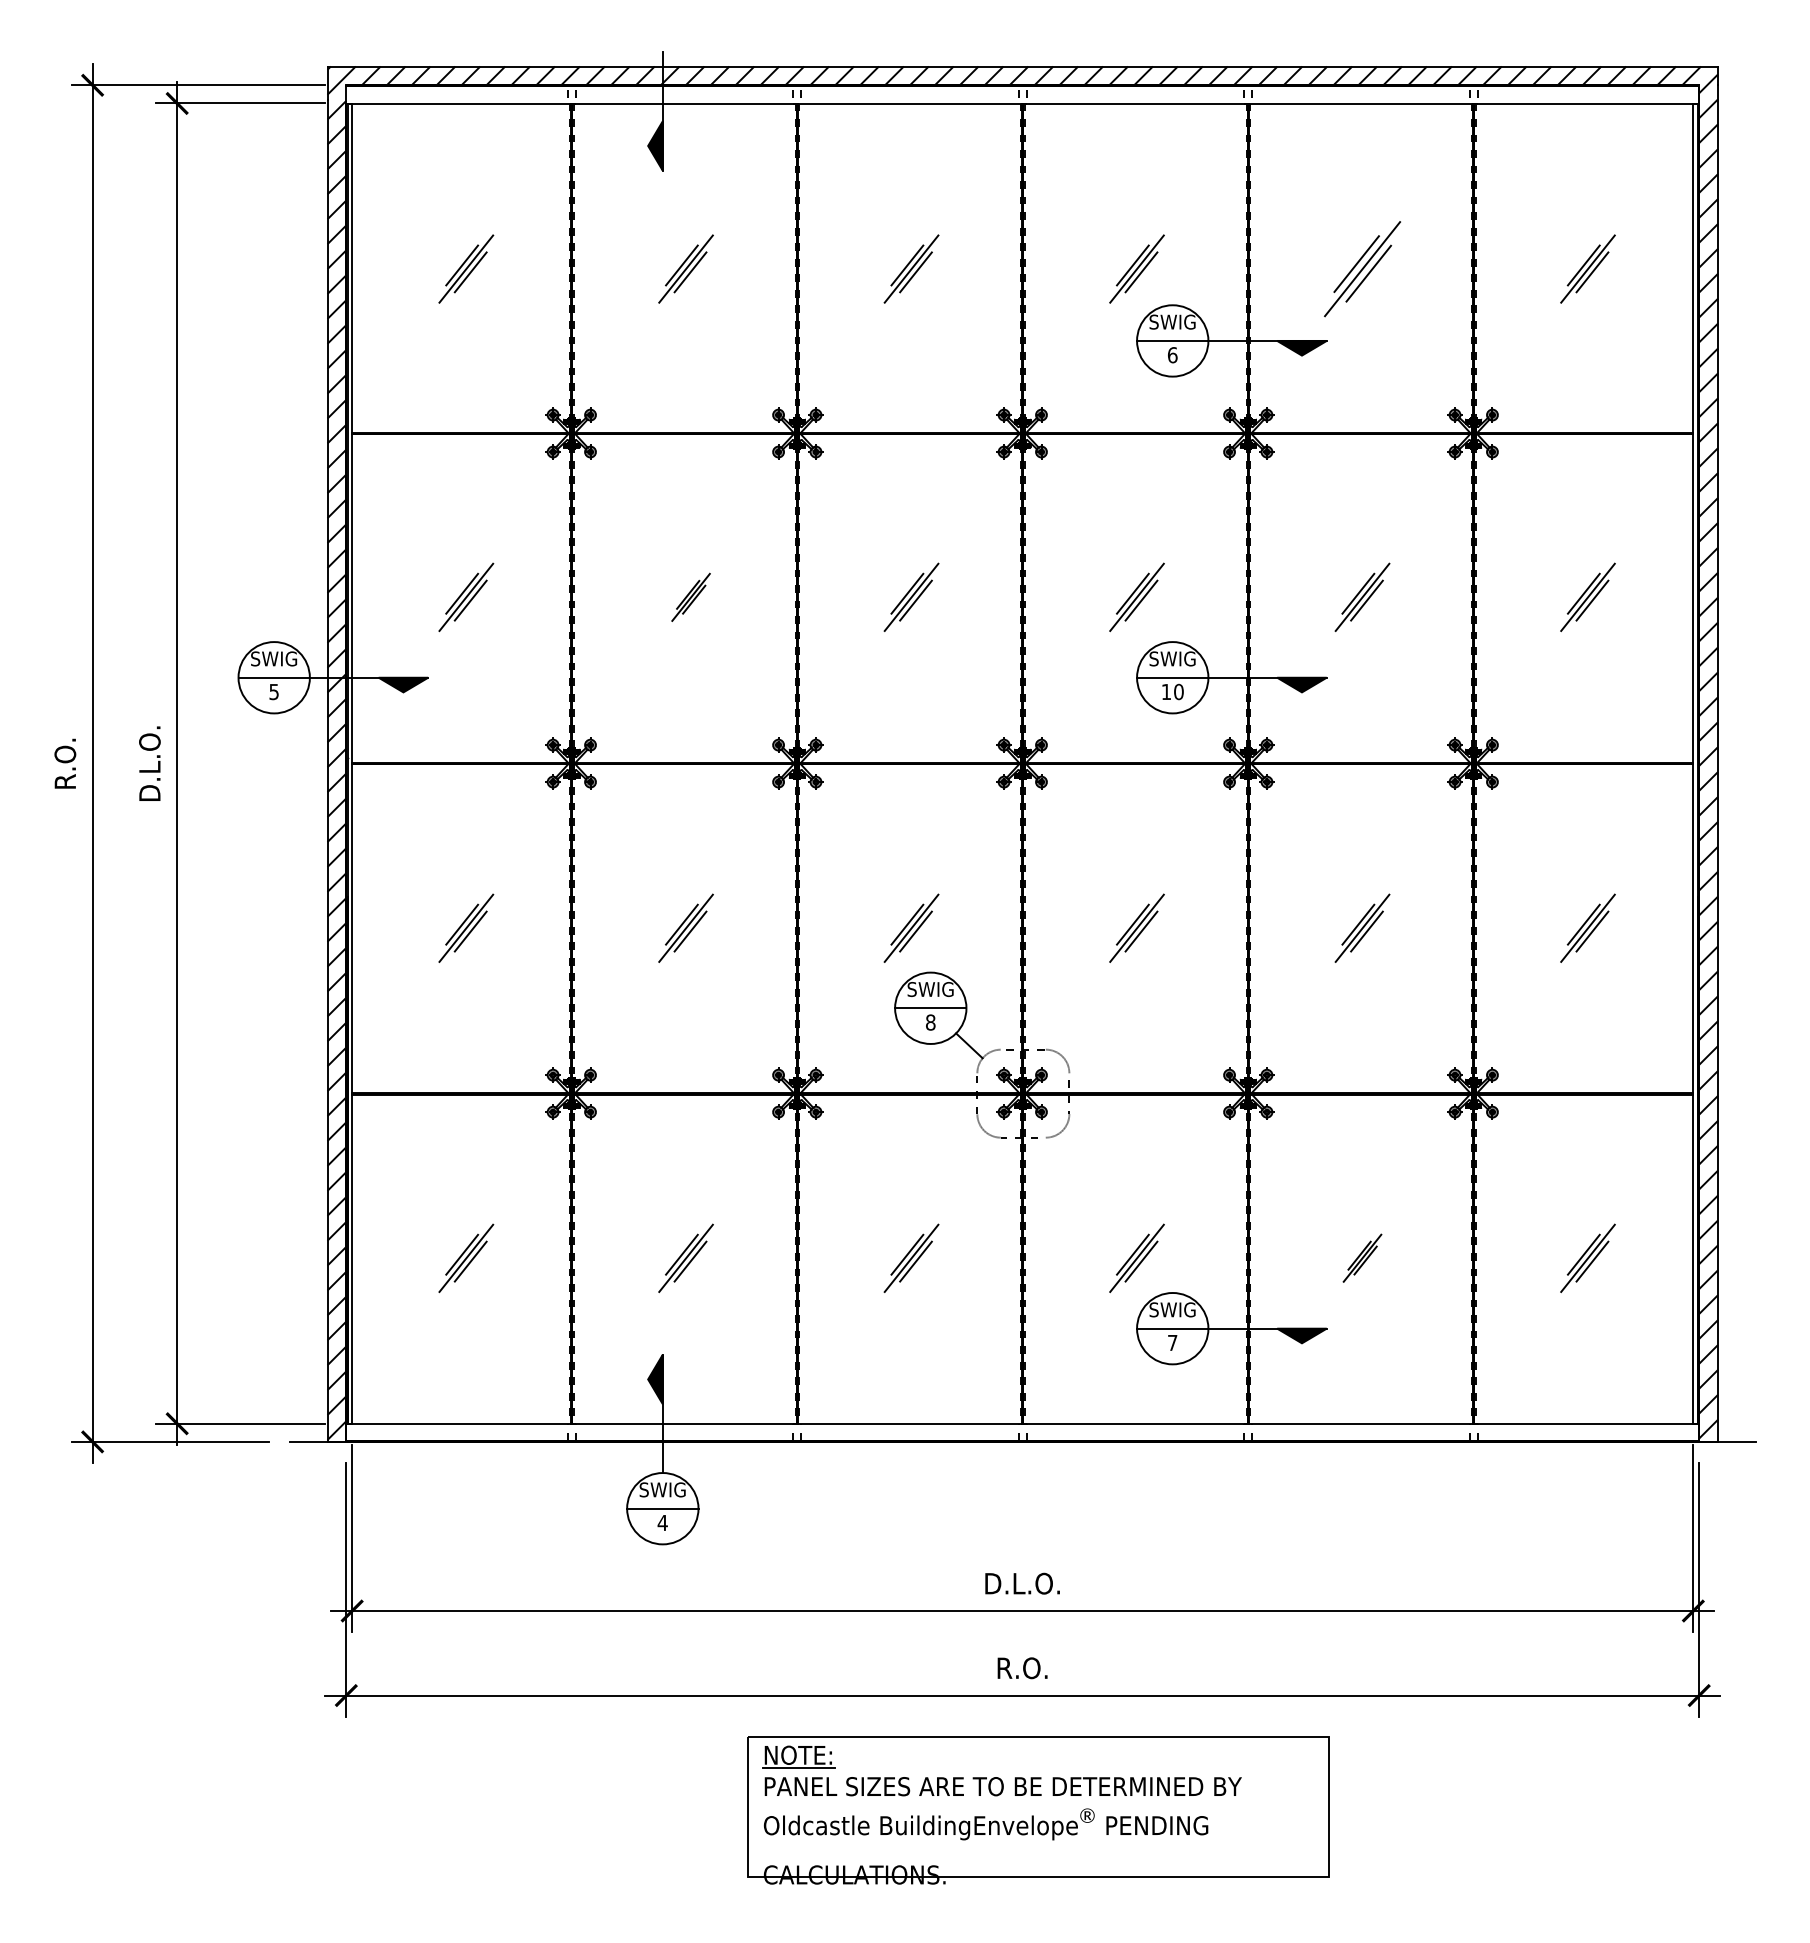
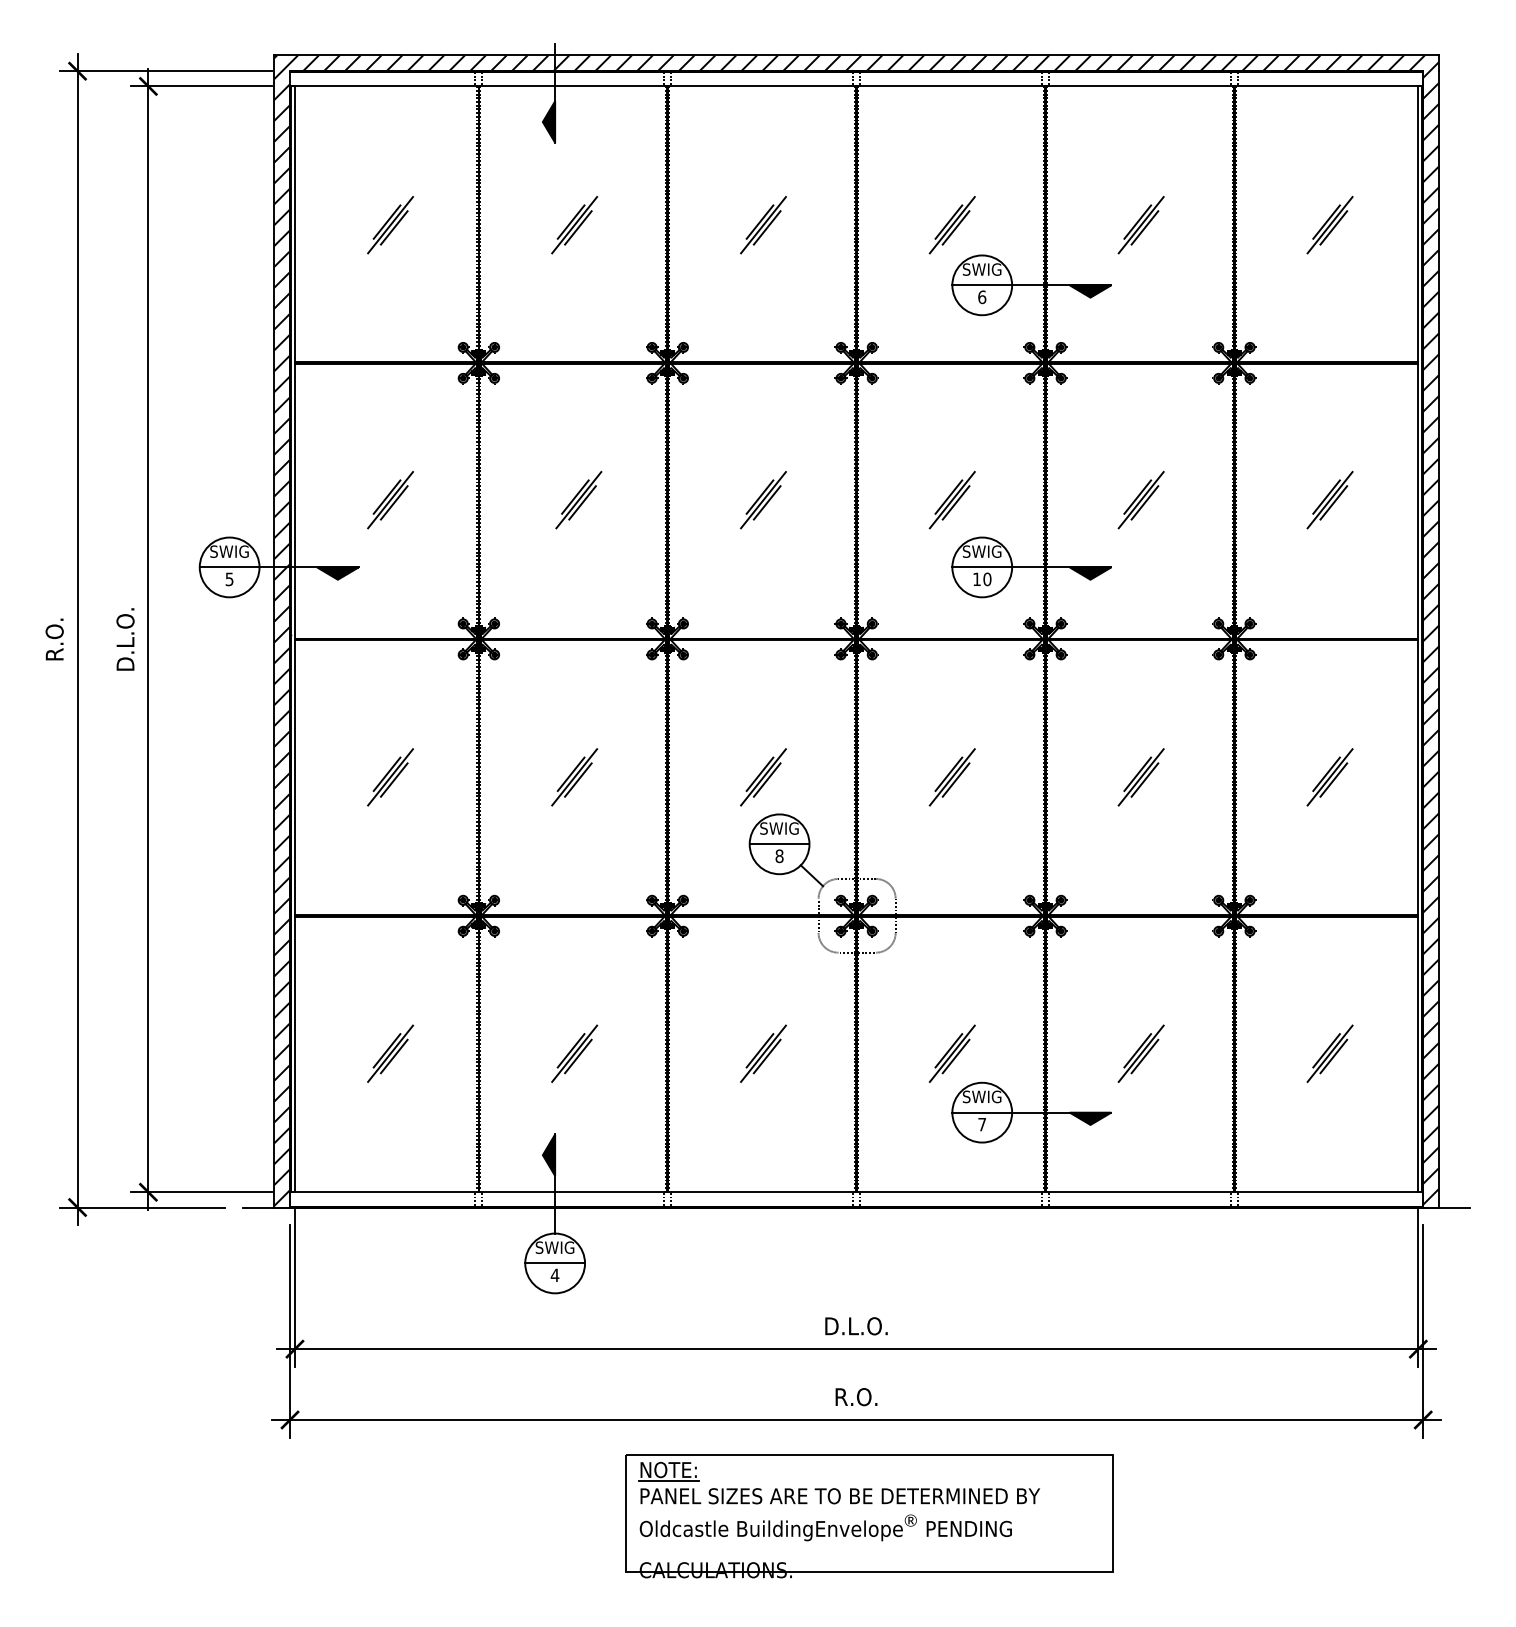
part: (1362, 268) -> (1141, 224), size x0.71
part: (690, 597) -> (578, 500), size x1.43
part: (1362, 1257) -> (1141, 1053), size x1.43

